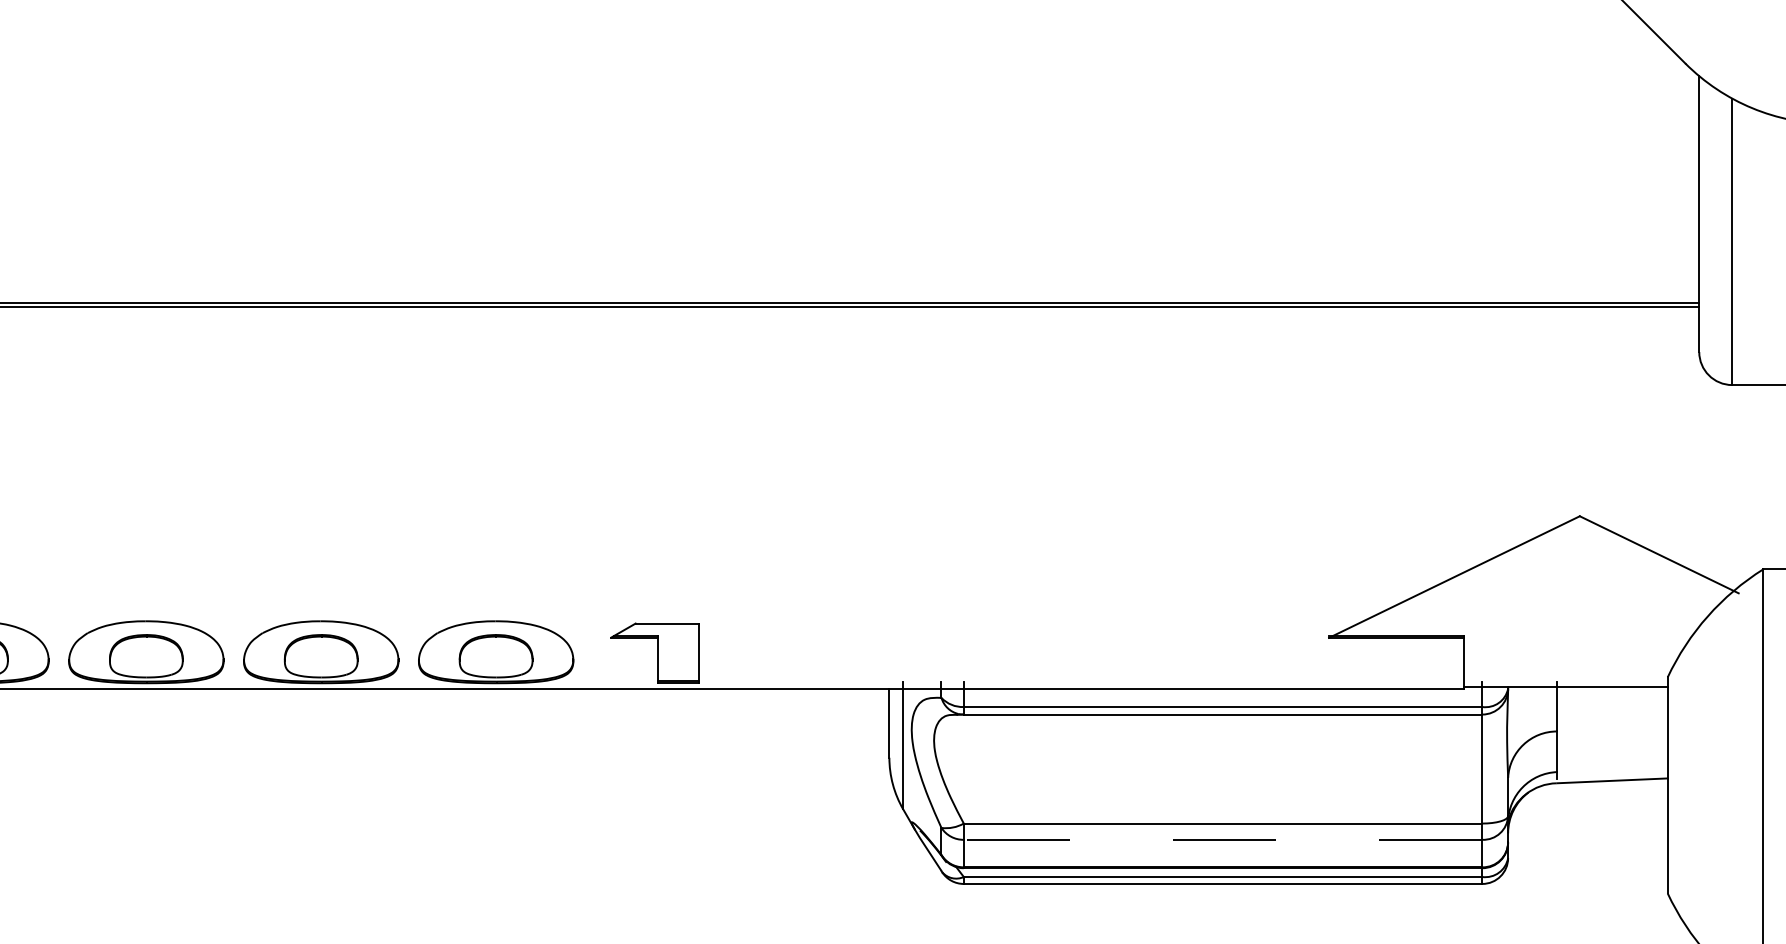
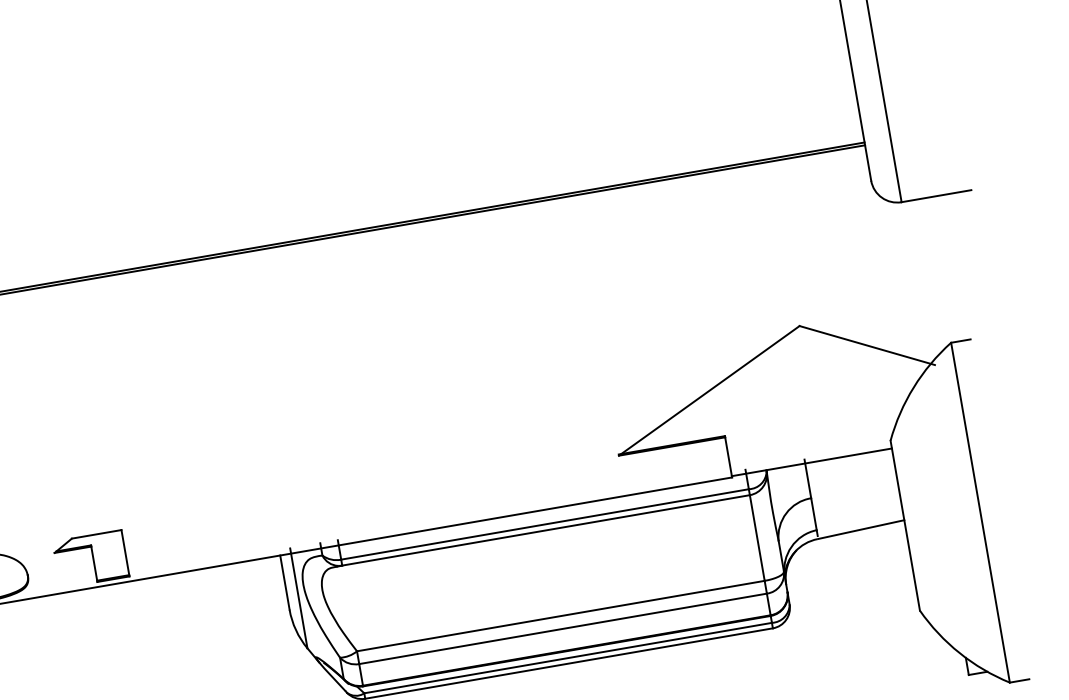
line: (1222, 839) -> (562, 628), dashed -> solid

